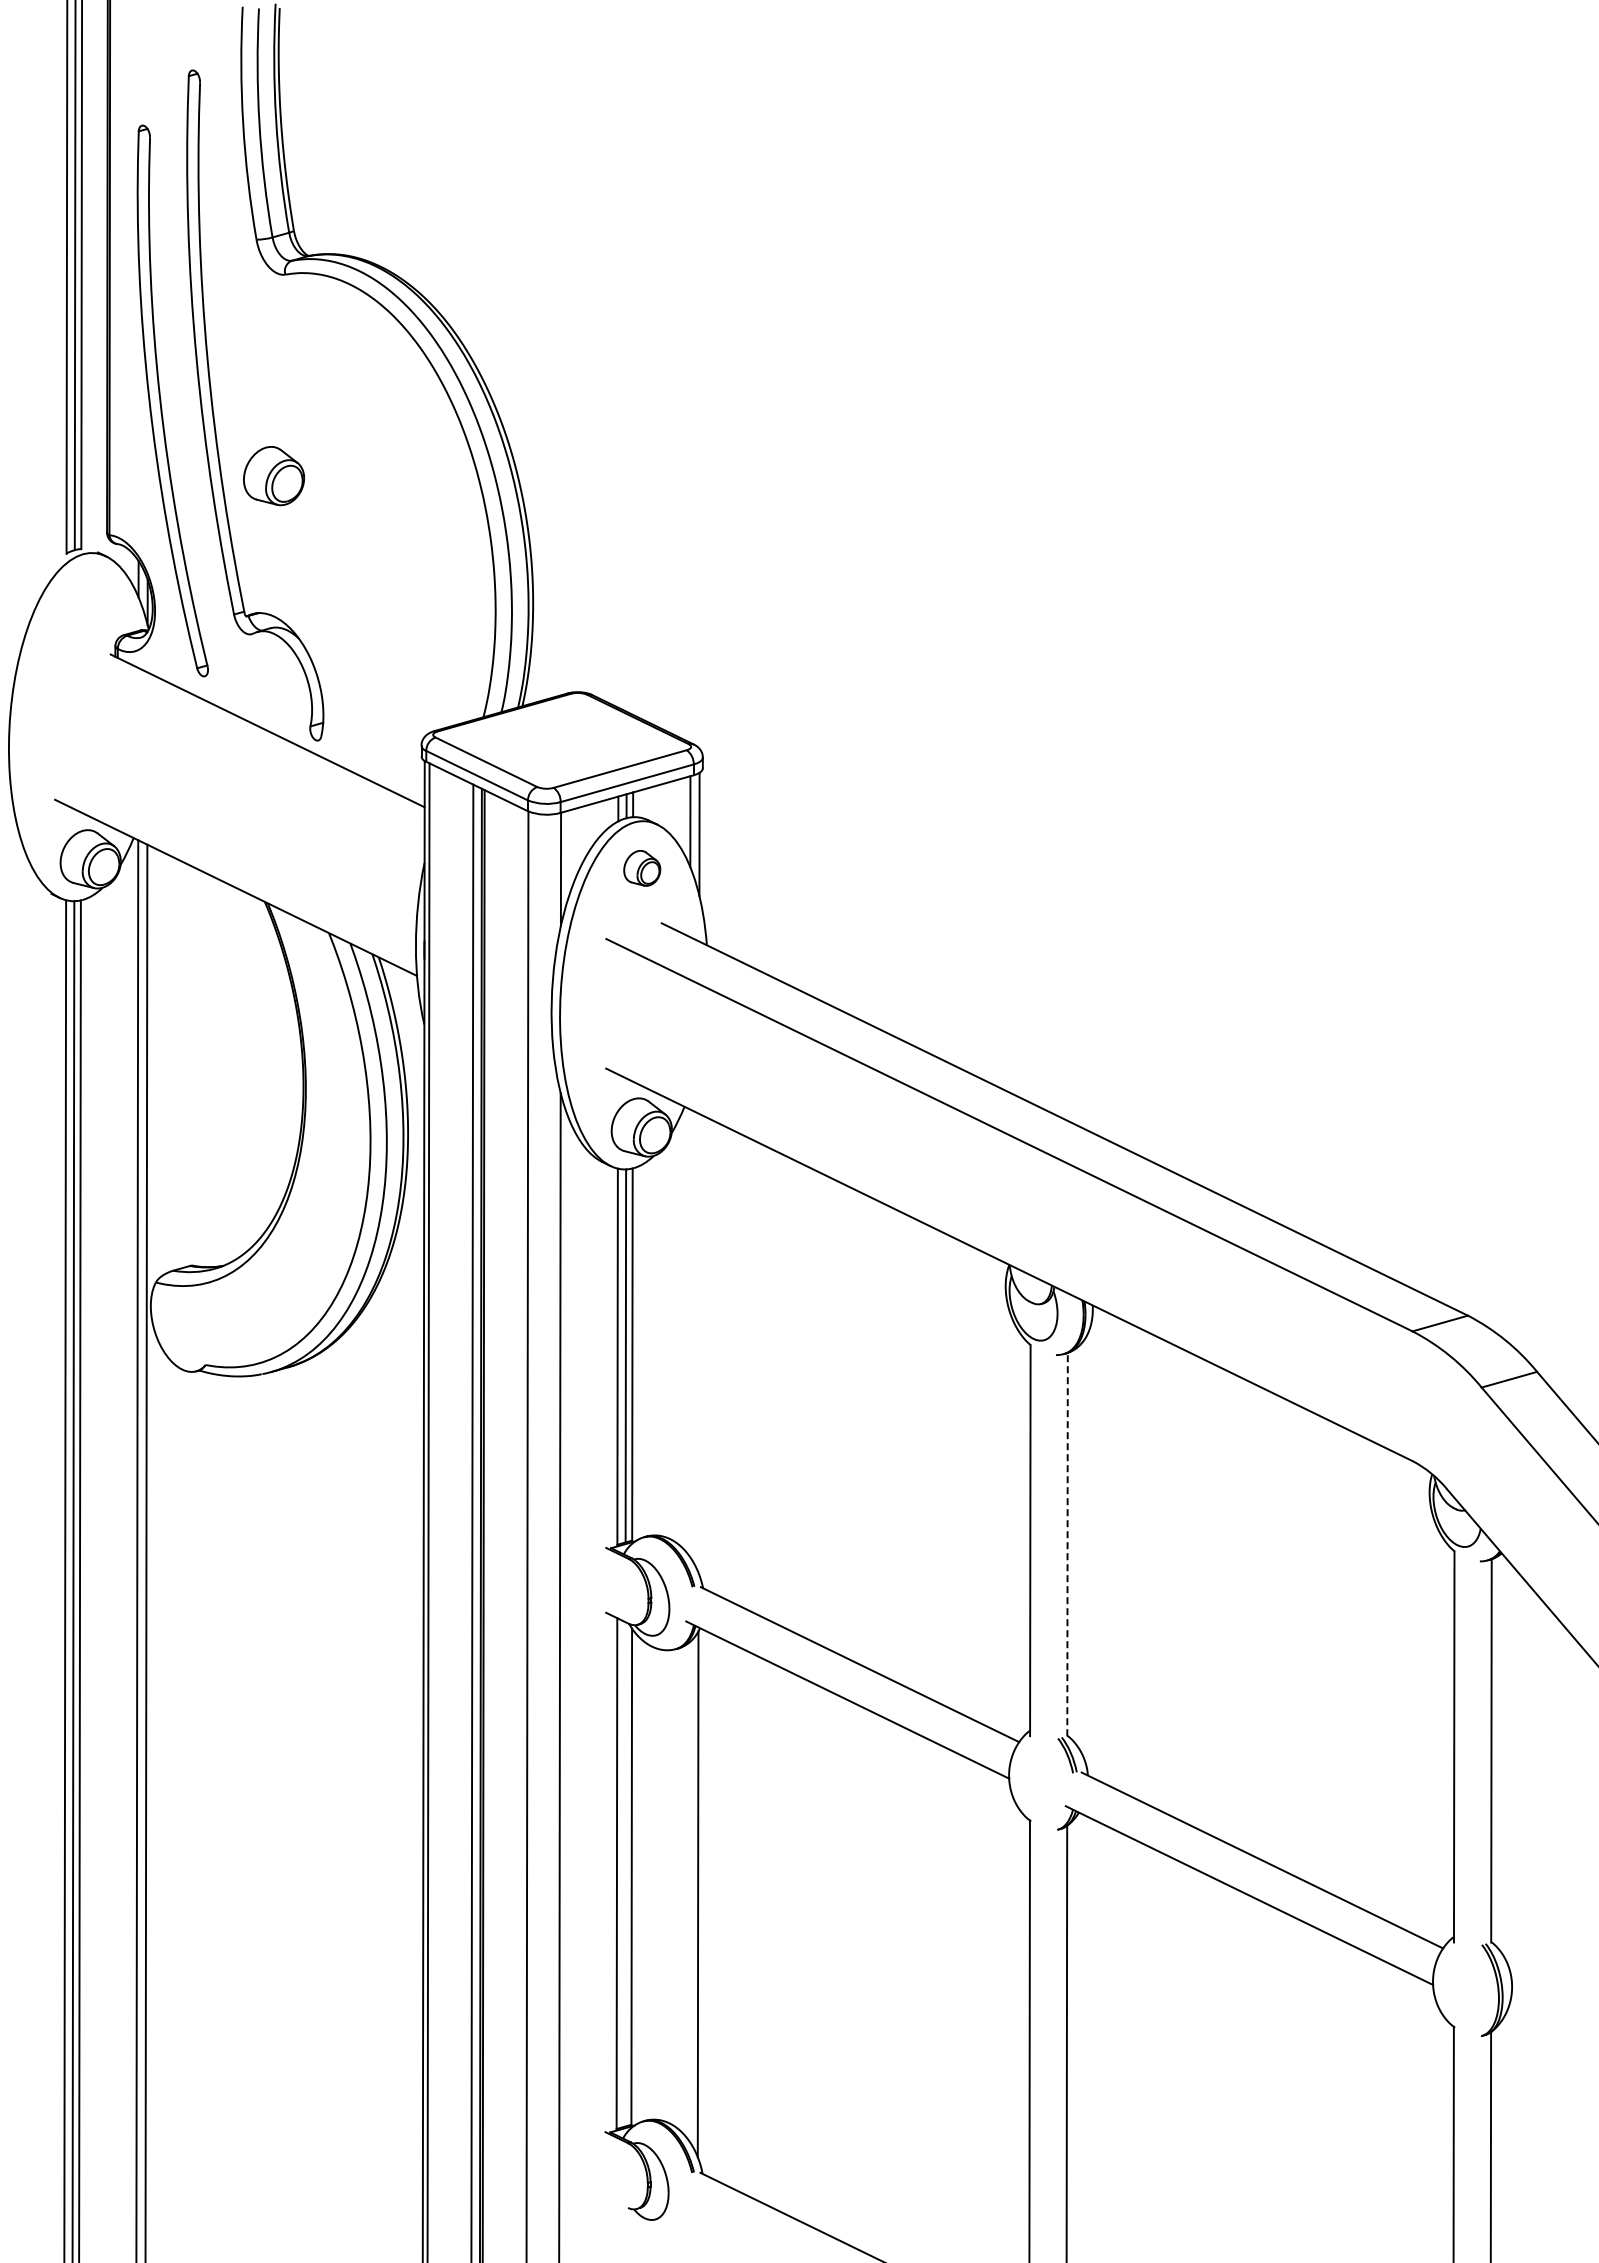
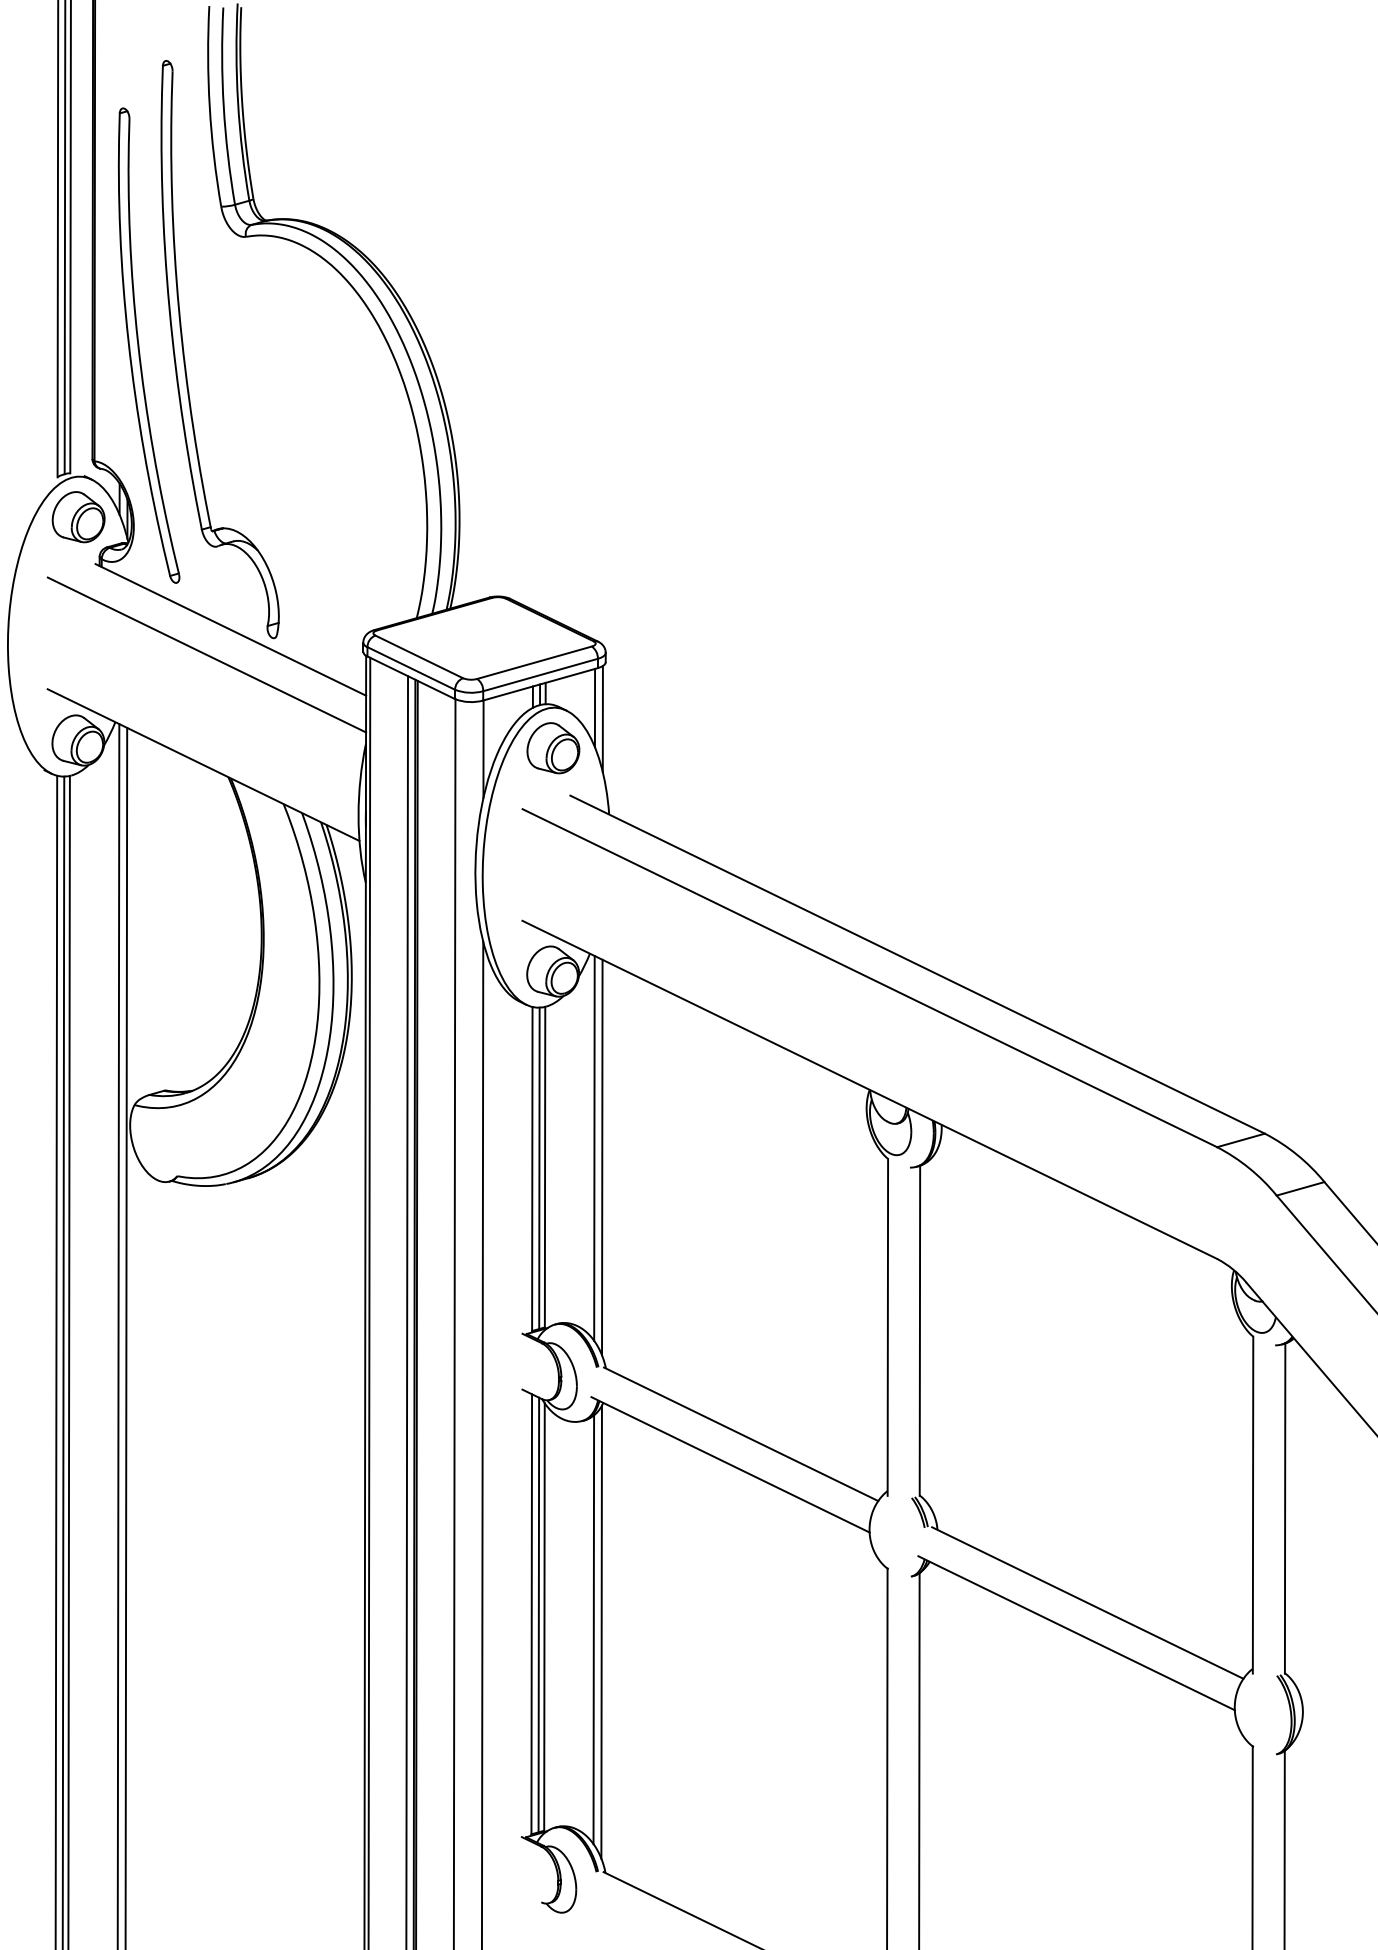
part: (274, 476) -> (79, 517), moved
line: (239, 759) -> (206, 654), added
part: (642, 868) -> (553, 748), size x1.67
line: (689, 1332) -> (594, 1148), added
line: (698, 1343) -> (601, 1157), added
line: (1067, 1544) -> (919, 1330), dashed -> solid
line: (624, 1874) -> (538, 1615), added
line: (688, 1891) -> (593, 1629), added

